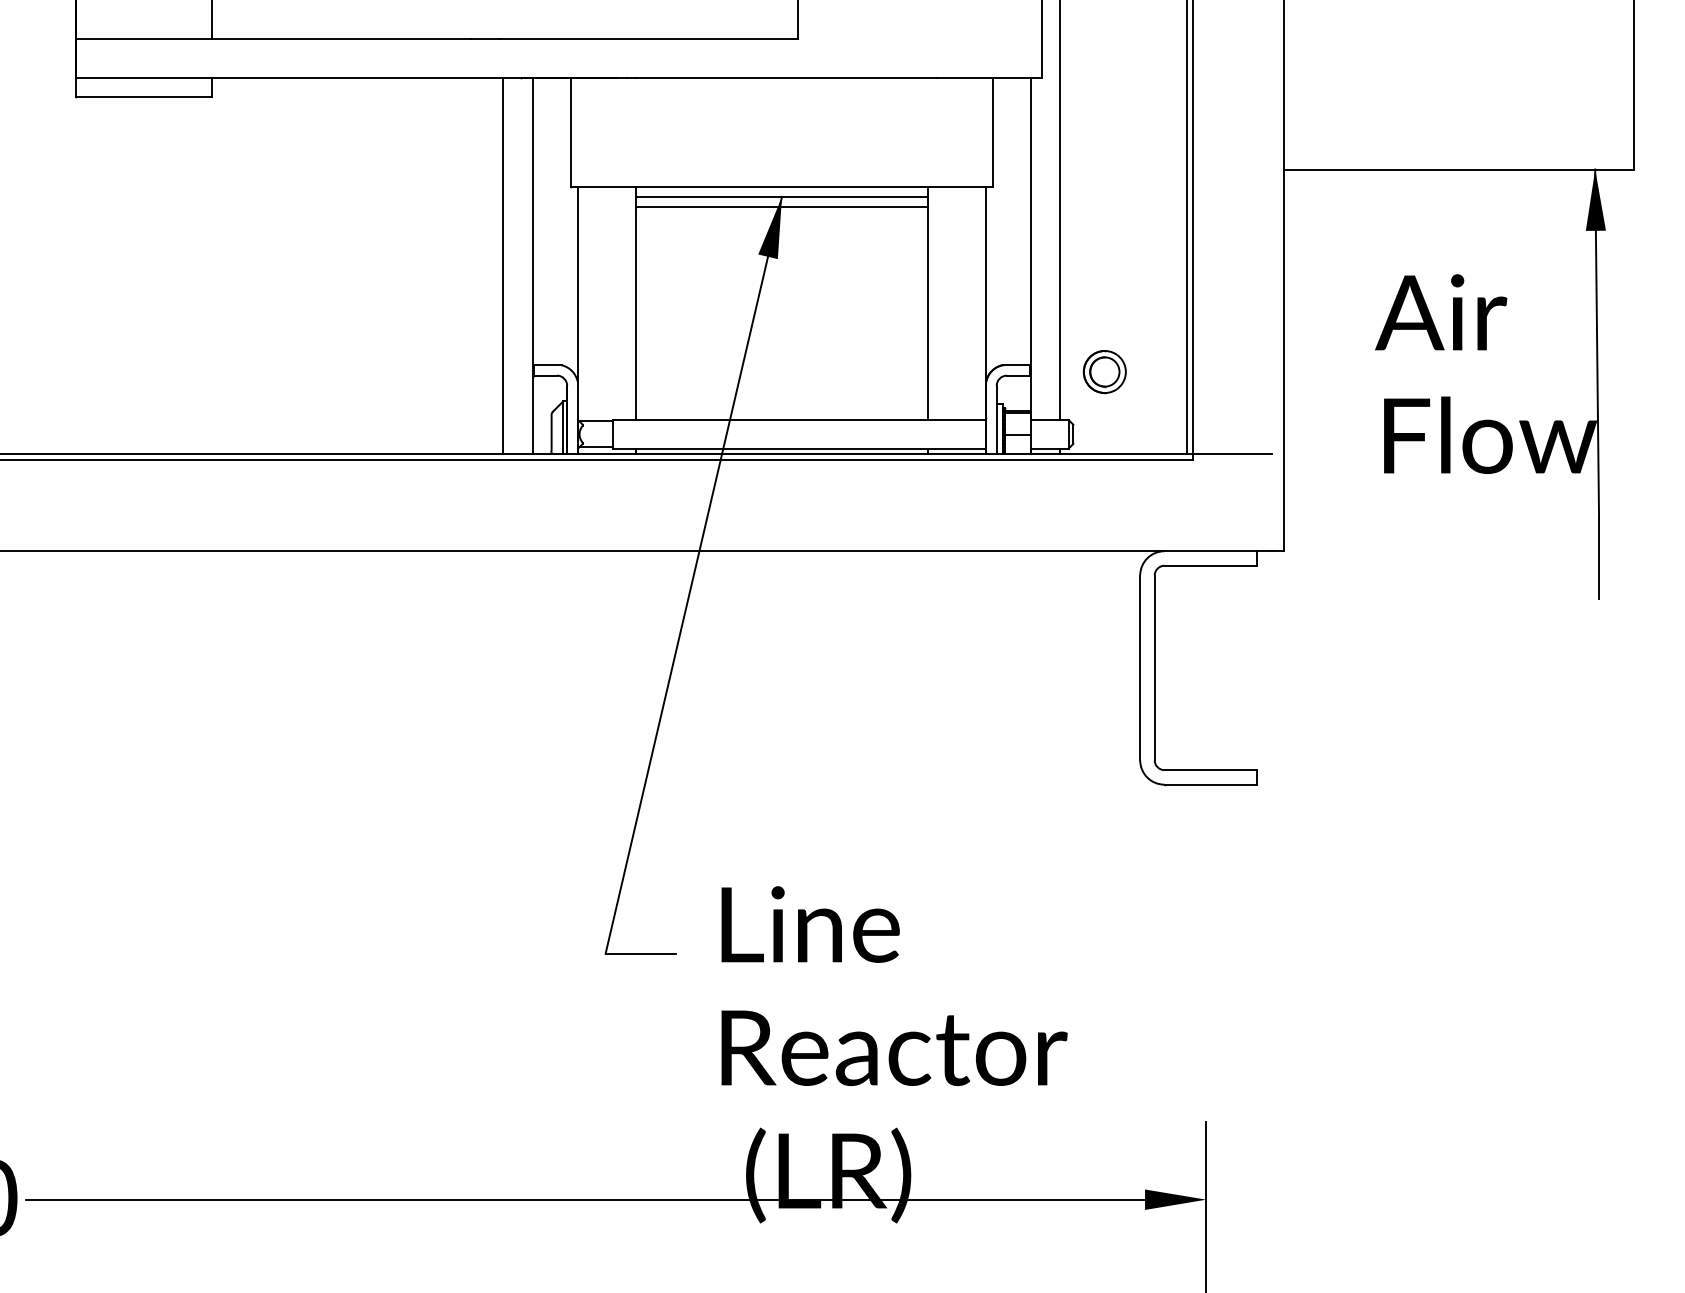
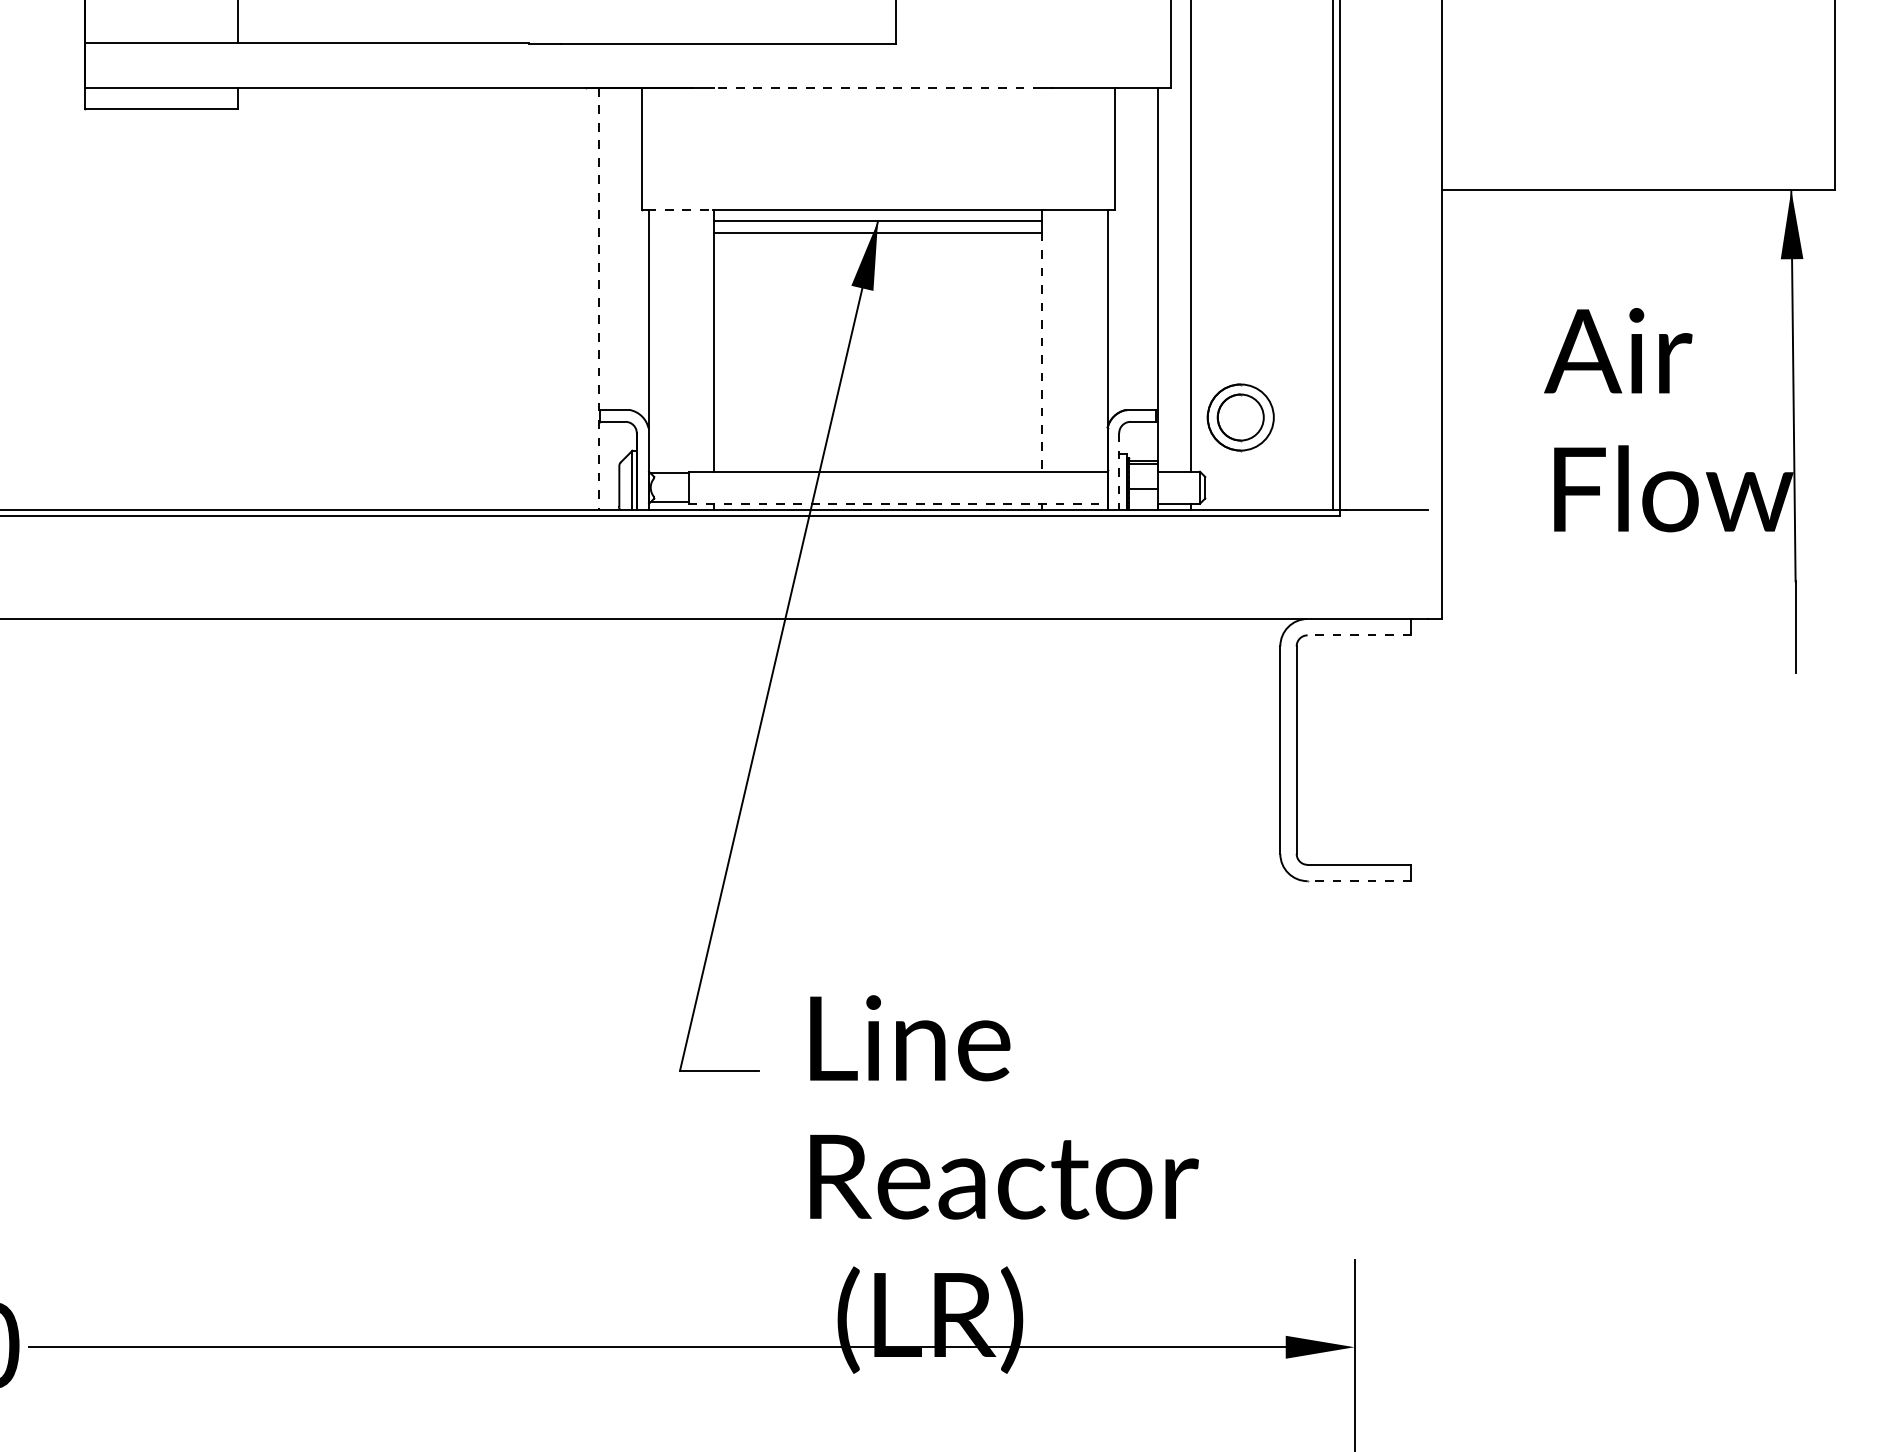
line: (781, 78) -> (877, 88), solid -> dashed
line: (606, 187) -> (680, 210), solid -> dashed
line: (502, 265) -> (564, 298), removed
line: (533, 266) -> (598, 299), solid -> dashed
line: (927, 314) -> (1041, 353), solid -> dashed
part: (1104, 372) -> (1240, 418), size x1.4
line: (996, 420) -> (1118, 472), solid -> dashed
line: (799, 448) -> (897, 503), solid -> dashed
line: (1210, 565) -> (1359, 635), solid -> dashed
line: (1210, 784) -> (1359, 880), solid -> dashed

